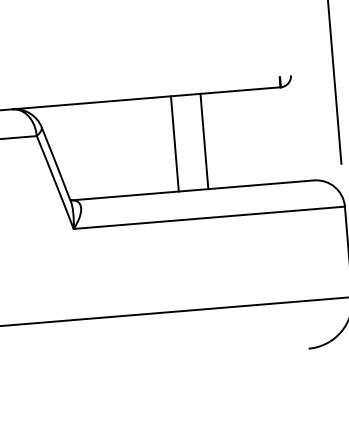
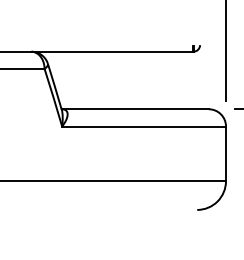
line: (203, 141) -> (144, 80), removed
line: (175, 143) -> (127, 80), removed

